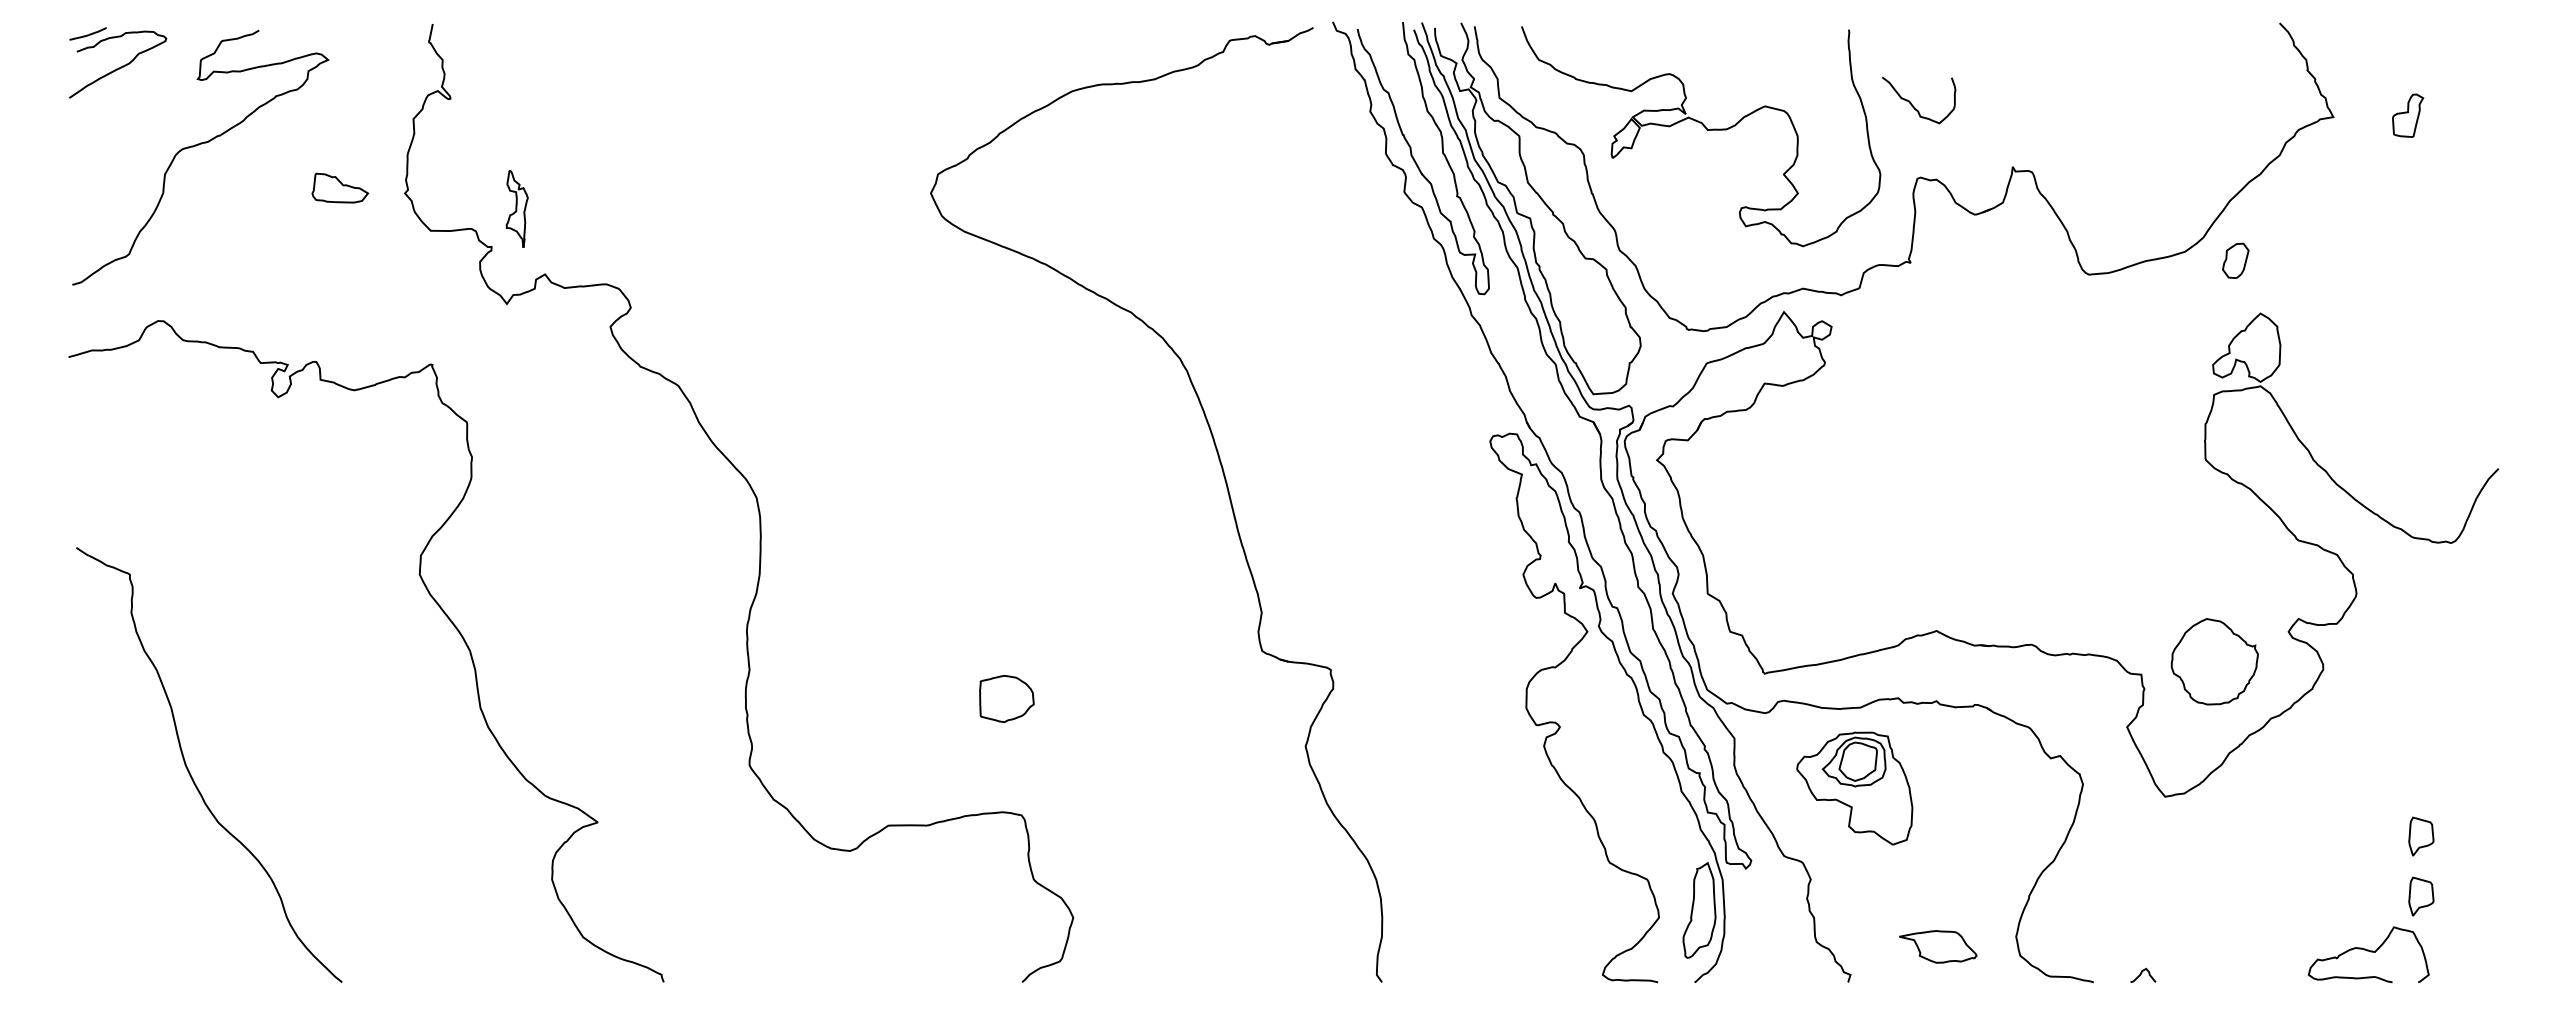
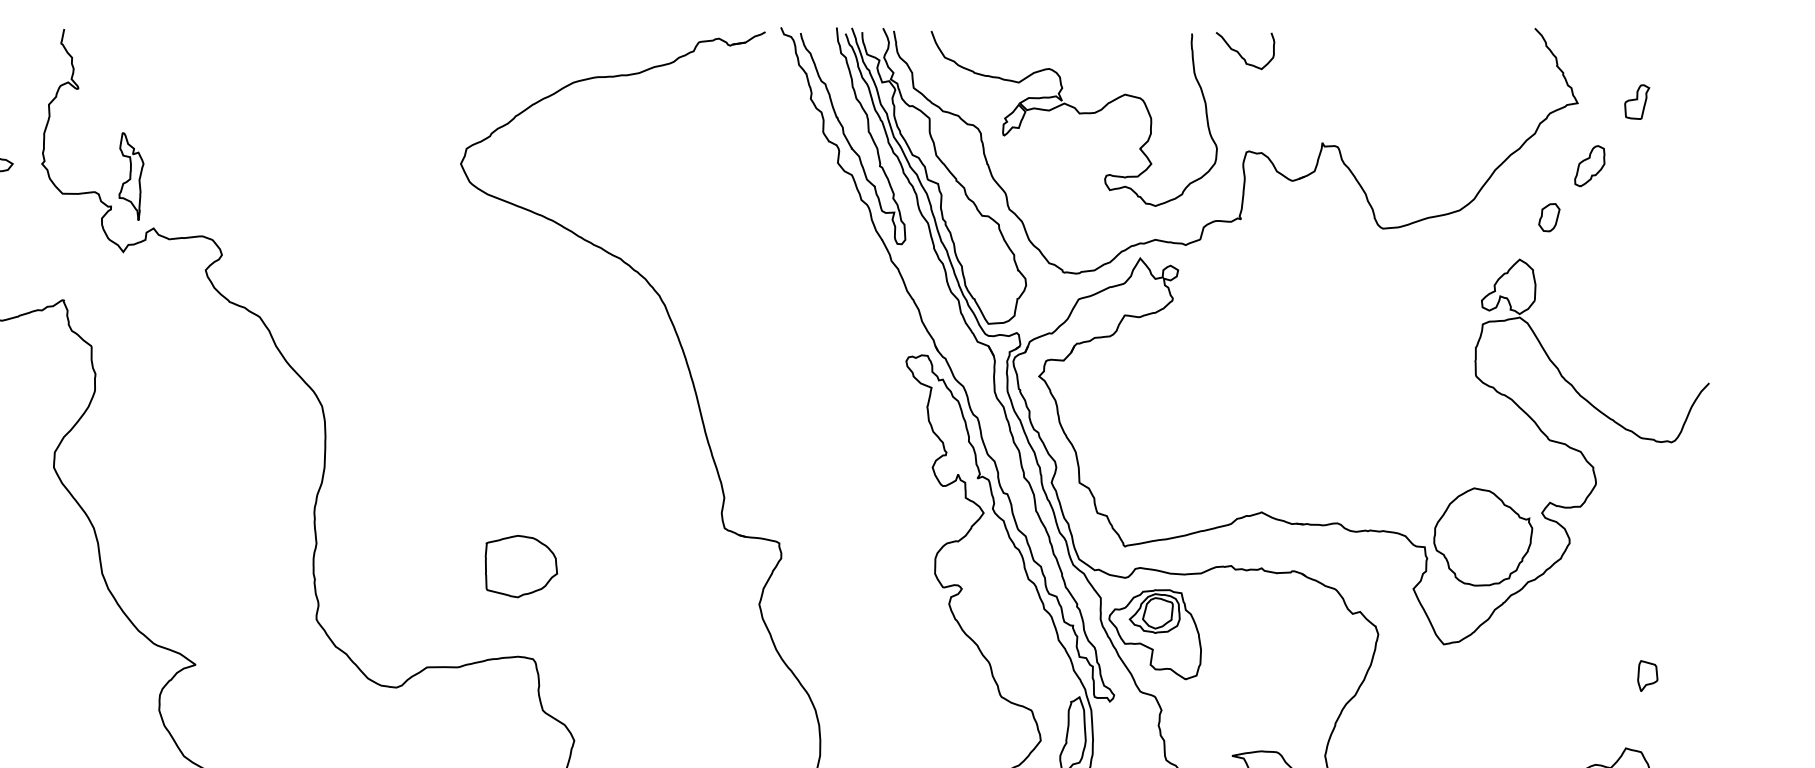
curve: (1913, 105) -> (1240, 54), moved
part: (2348, 196) -> (1589, 166), added
part: (517, 208) -> (131, 175), size x1.43
part: (2235, 260) -> (1549, 217), moved
part: (2214, 661) -> (1483, 536), size x1.43
part: (1006, 698) -> (521, 566), size x1.67
part: (1854, 788) -> (1154, 634), moved
part: (2421, 896) -> (1647, 723), removed

